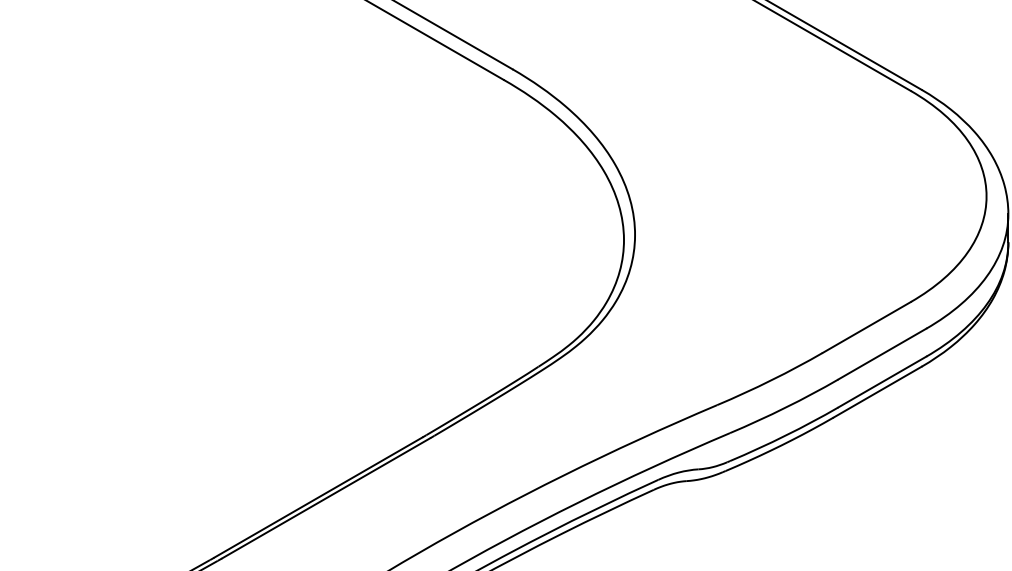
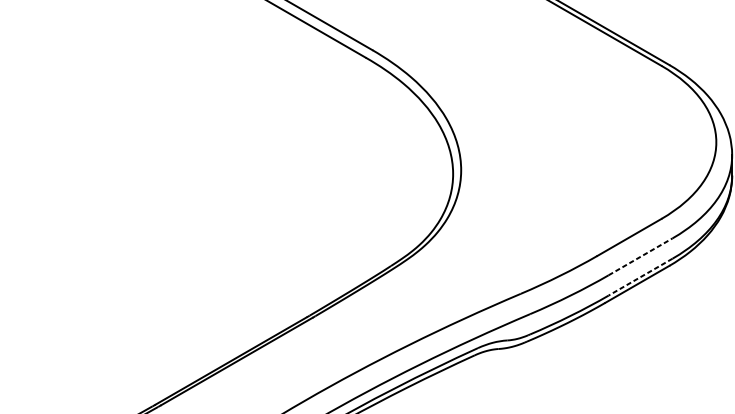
line: (882, 354) -> (640, 257), solid -> dashed
line: (882, 382) -> (640, 277), solid -> dashed

